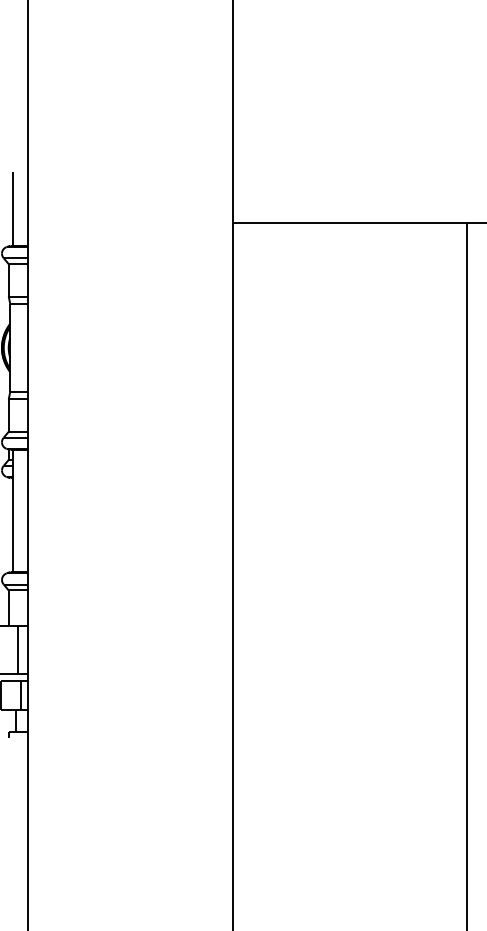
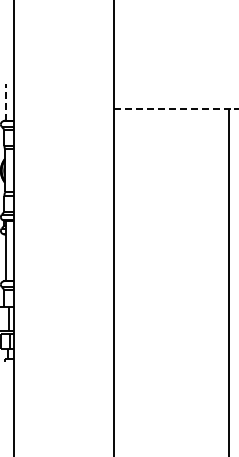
line: (13, 206) -> (6, 101), solid -> dashed
line: (355, 223) -> (174, 109), solid -> dashed

